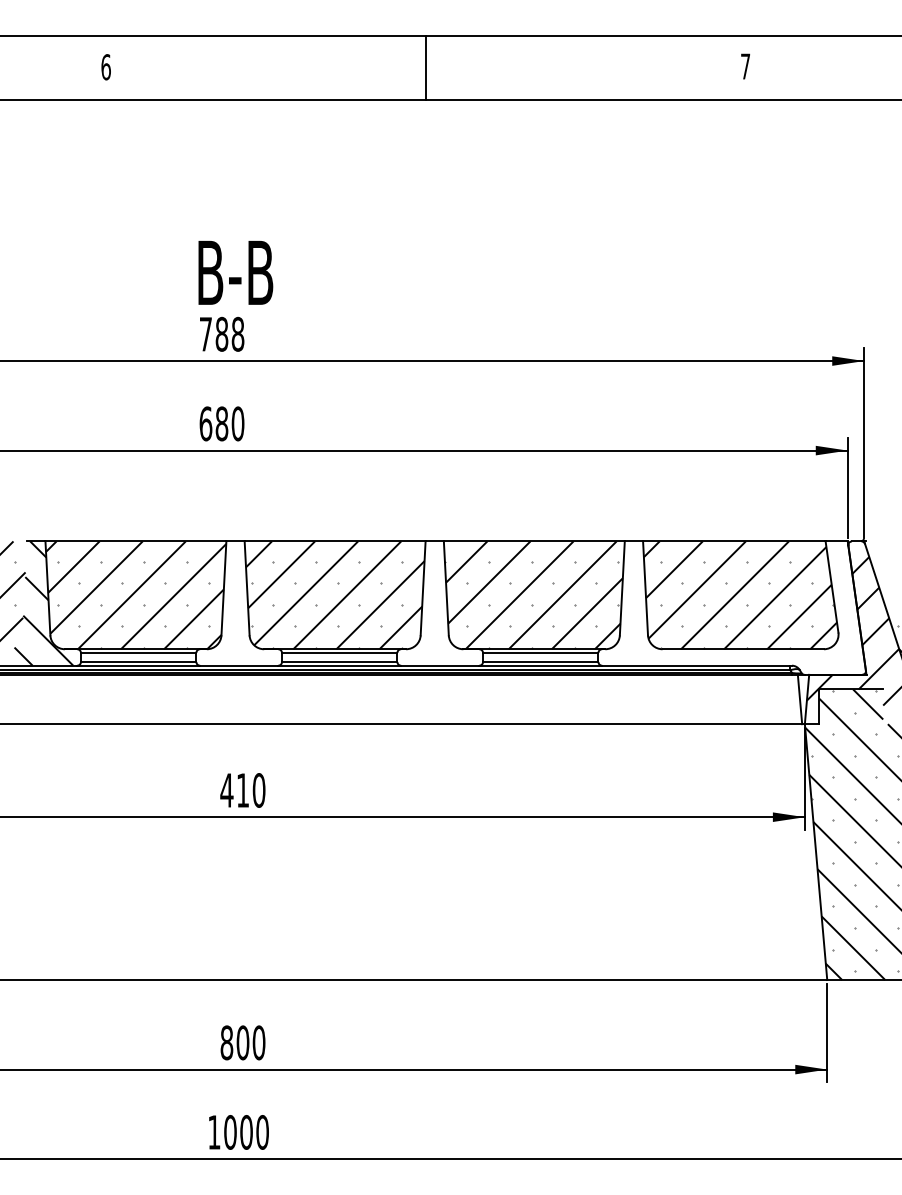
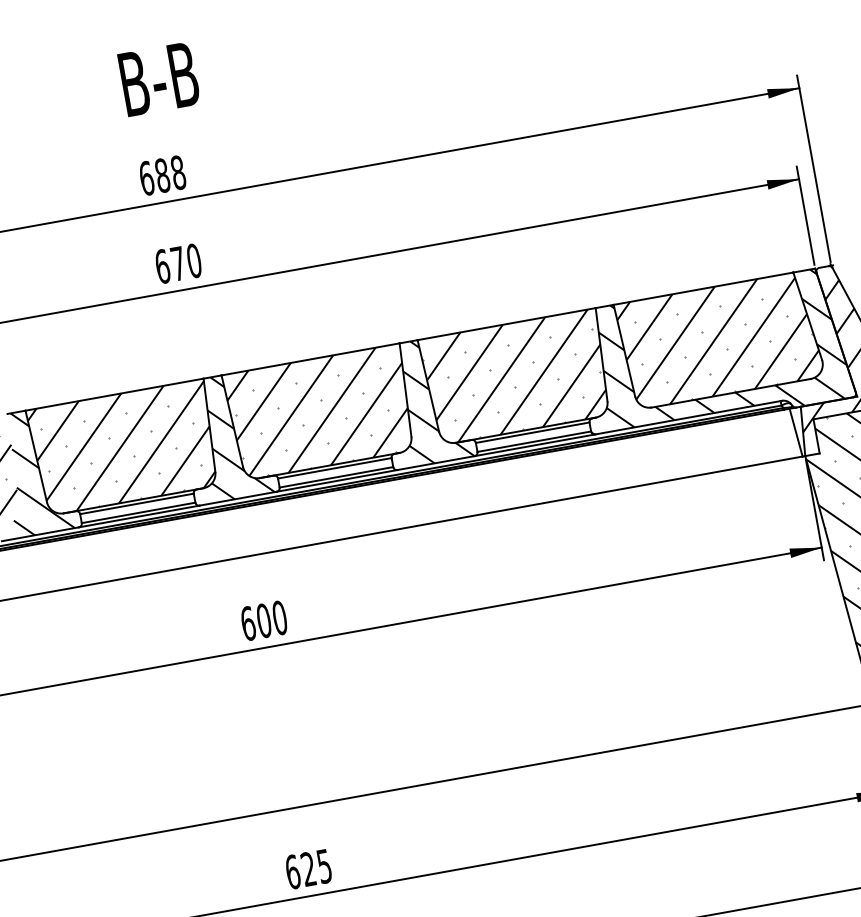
text: (235, 272) -> (158, 78), moved
text: (205, 333) -> (146, 177), 788 -> 688
text: (221, 423) -> (177, 263), 680 -> 670
hatch: (244, 603) -> (232, 436), added
hatch: (446, 603) -> (431, 400), added
hatch: (729, 607) -> (710, 354), added
text: (234, 790) -> (255, 622), 410 -> 600
text: (242, 1042) -> (308, 868), 800 -> 625

